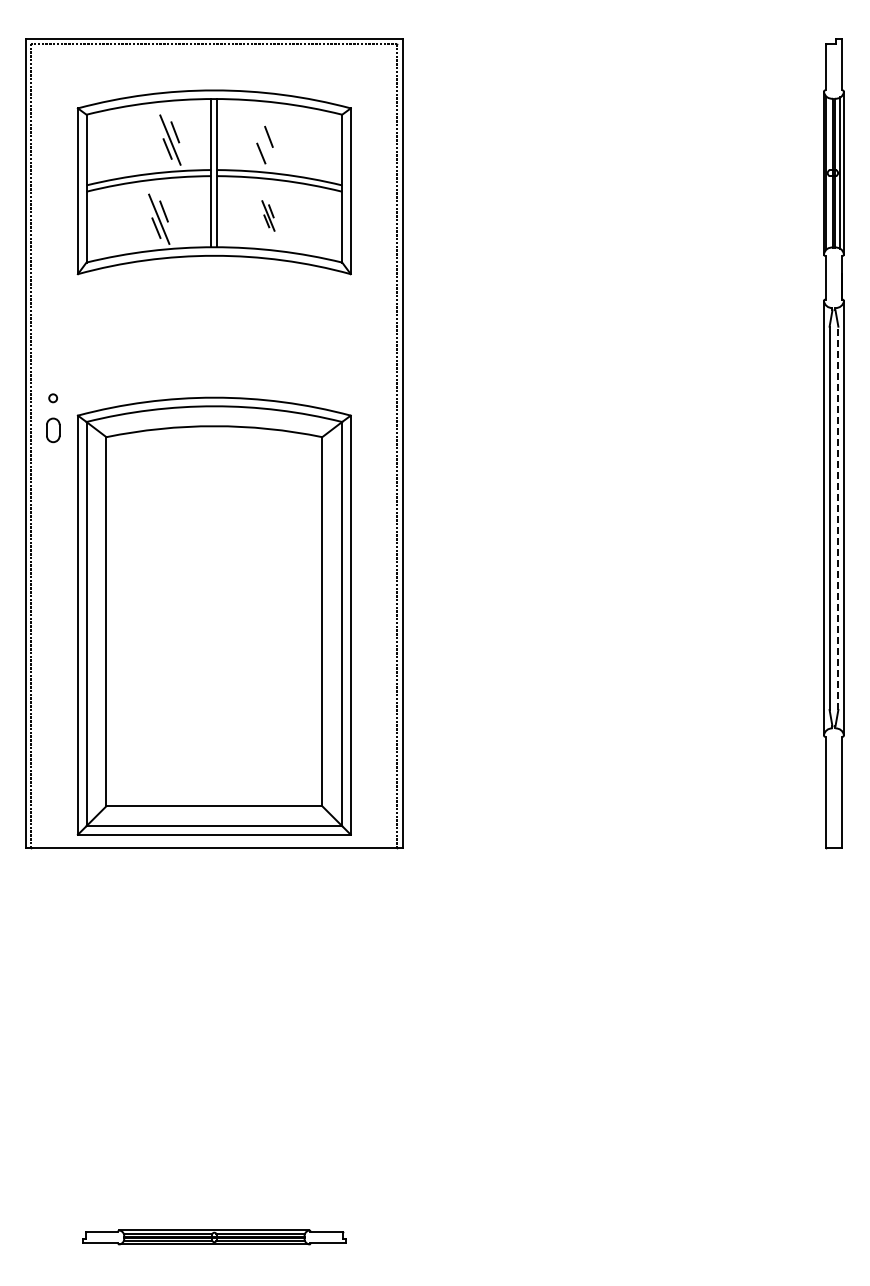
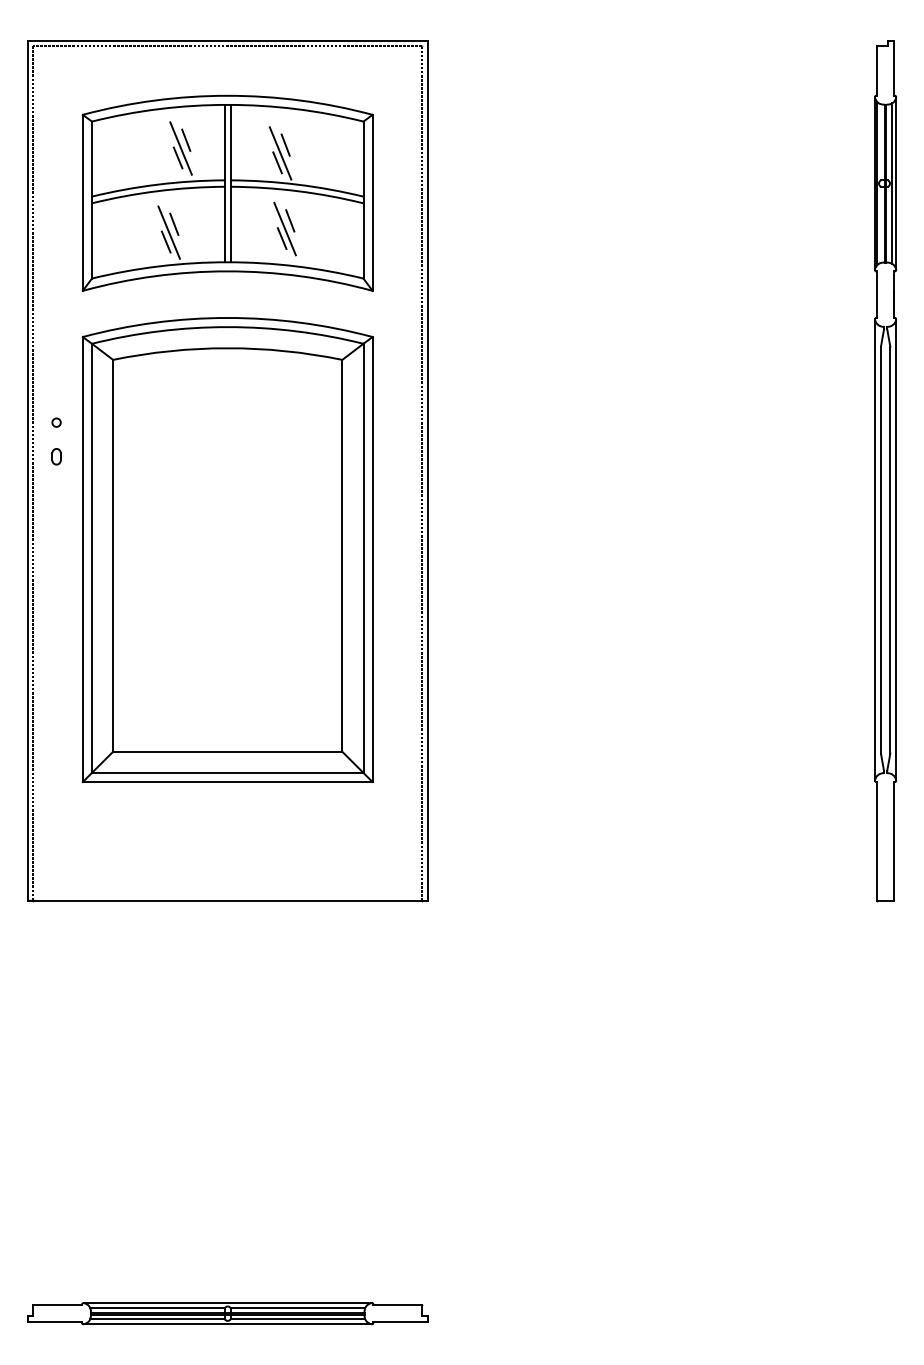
line: (263, 144) -> (279, 153), added
part: (268, 215) -> (285, 228), size x1.67
part: (52, 430) -> (55, 456), size x0.62
line: (838, 518) -> (890, 550), dashed -> solid
part: (213, 615) -> (226, 549), moved
part: (214, 1237) -> (227, 1313), size x1.43

